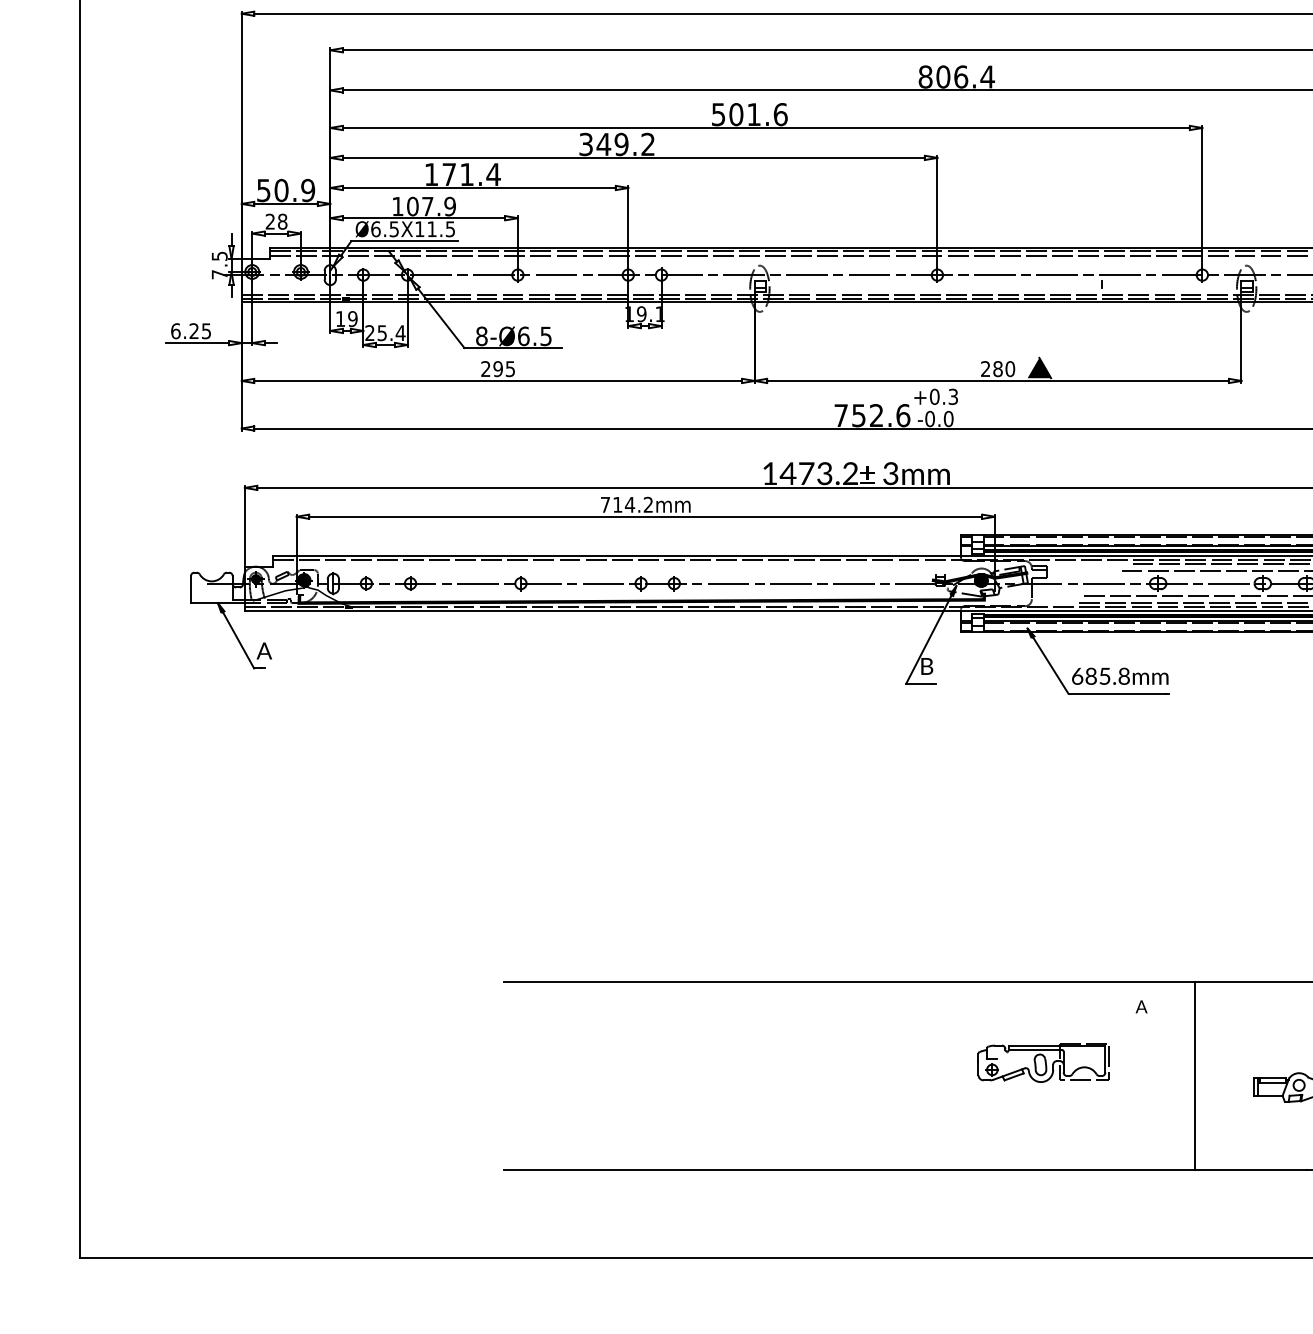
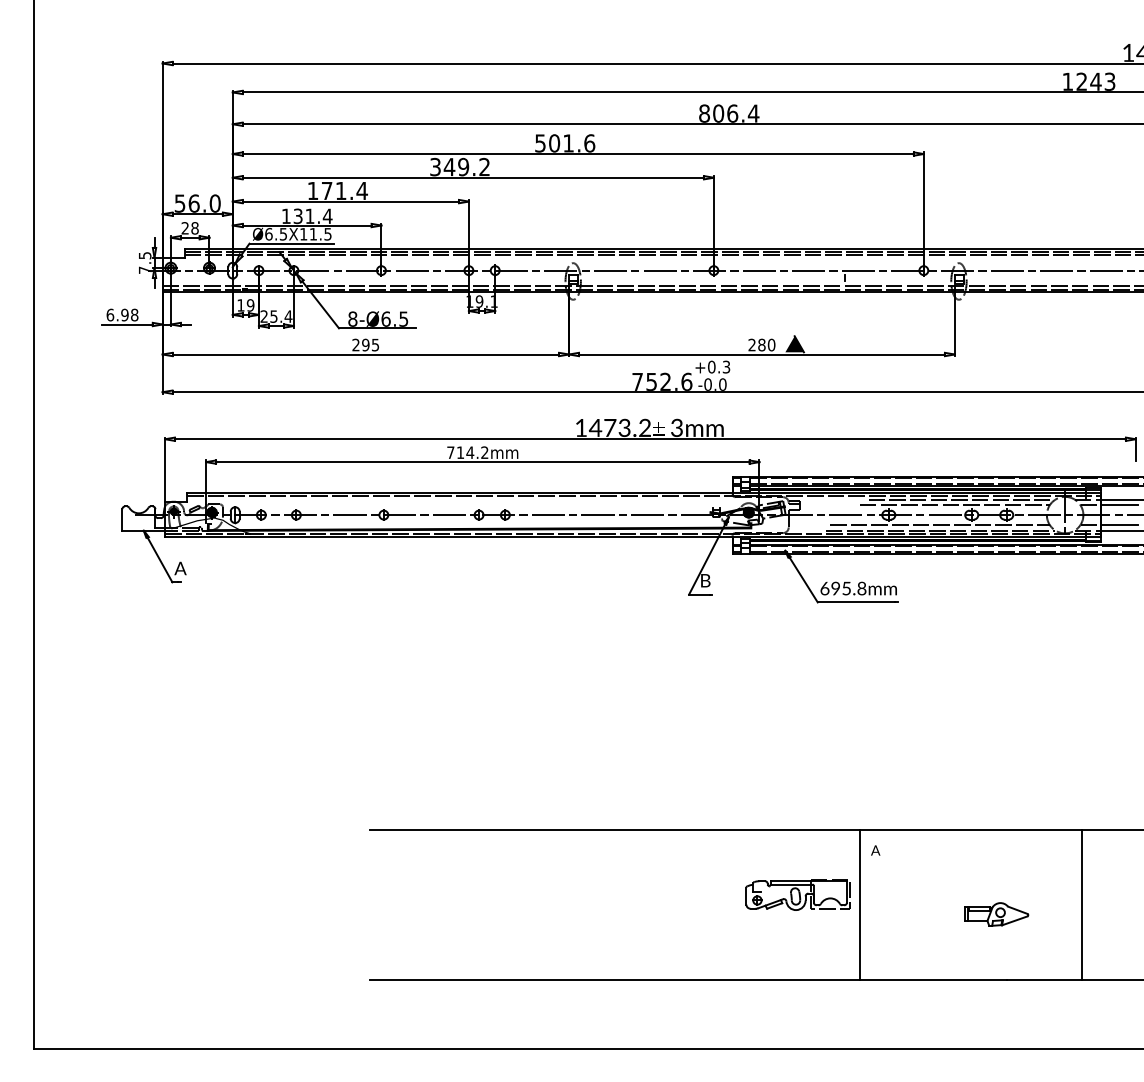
text: (294, 190) -> (204, 203), 50.9 -> 56.0
text: (430, 206) -> (312, 216), 107.9 -> 131.4
text: (199, 330) -> (129, 314), 6.25 -> 6.98
text: (1090, 677) -> (835, 589), 685.8mm -> 695.8mm
line: (1194, 1074) -> (859, 904), moved

